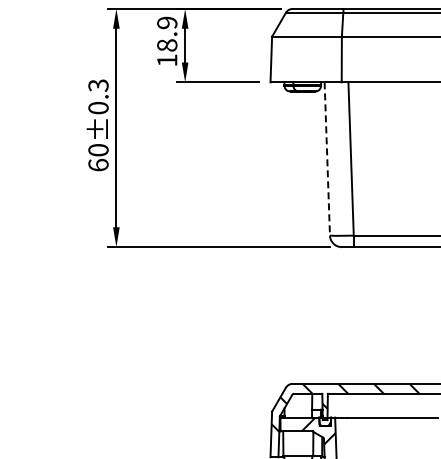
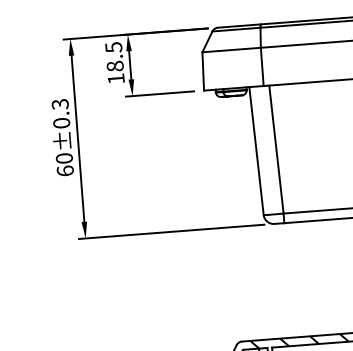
text: (167, 22) -> (113, 47), 18.9 -> 18.5
line: (327, 159) -> (256, 151), dashed -> solid

